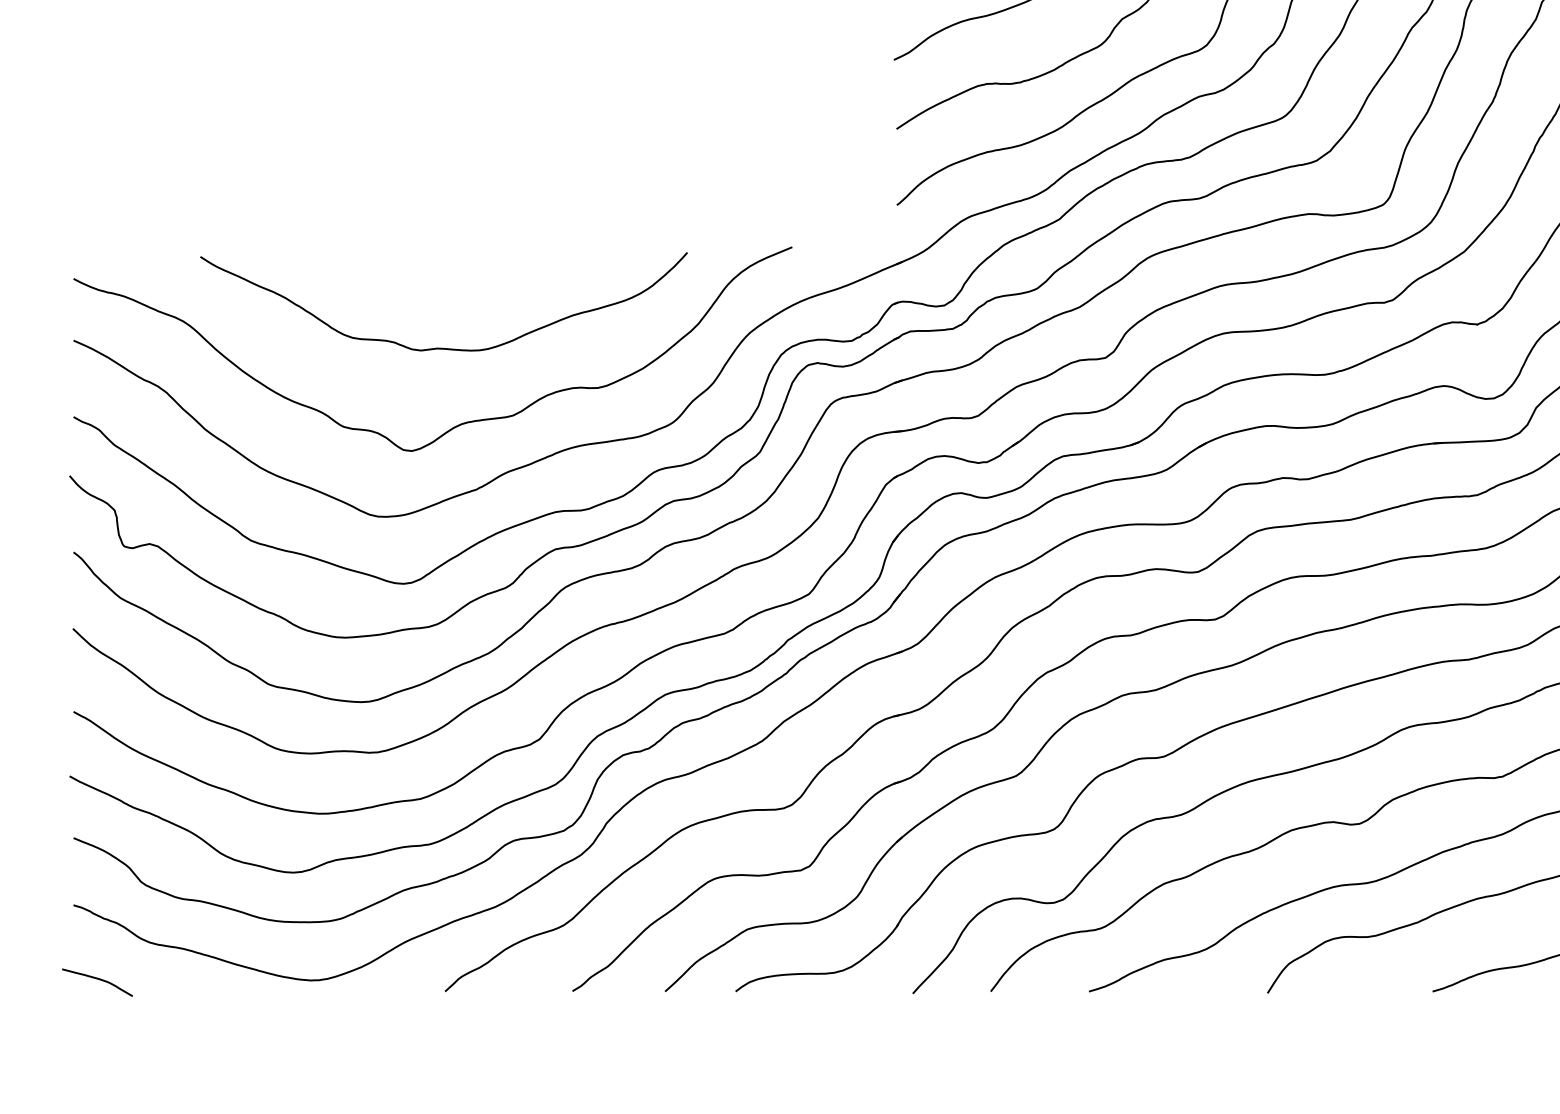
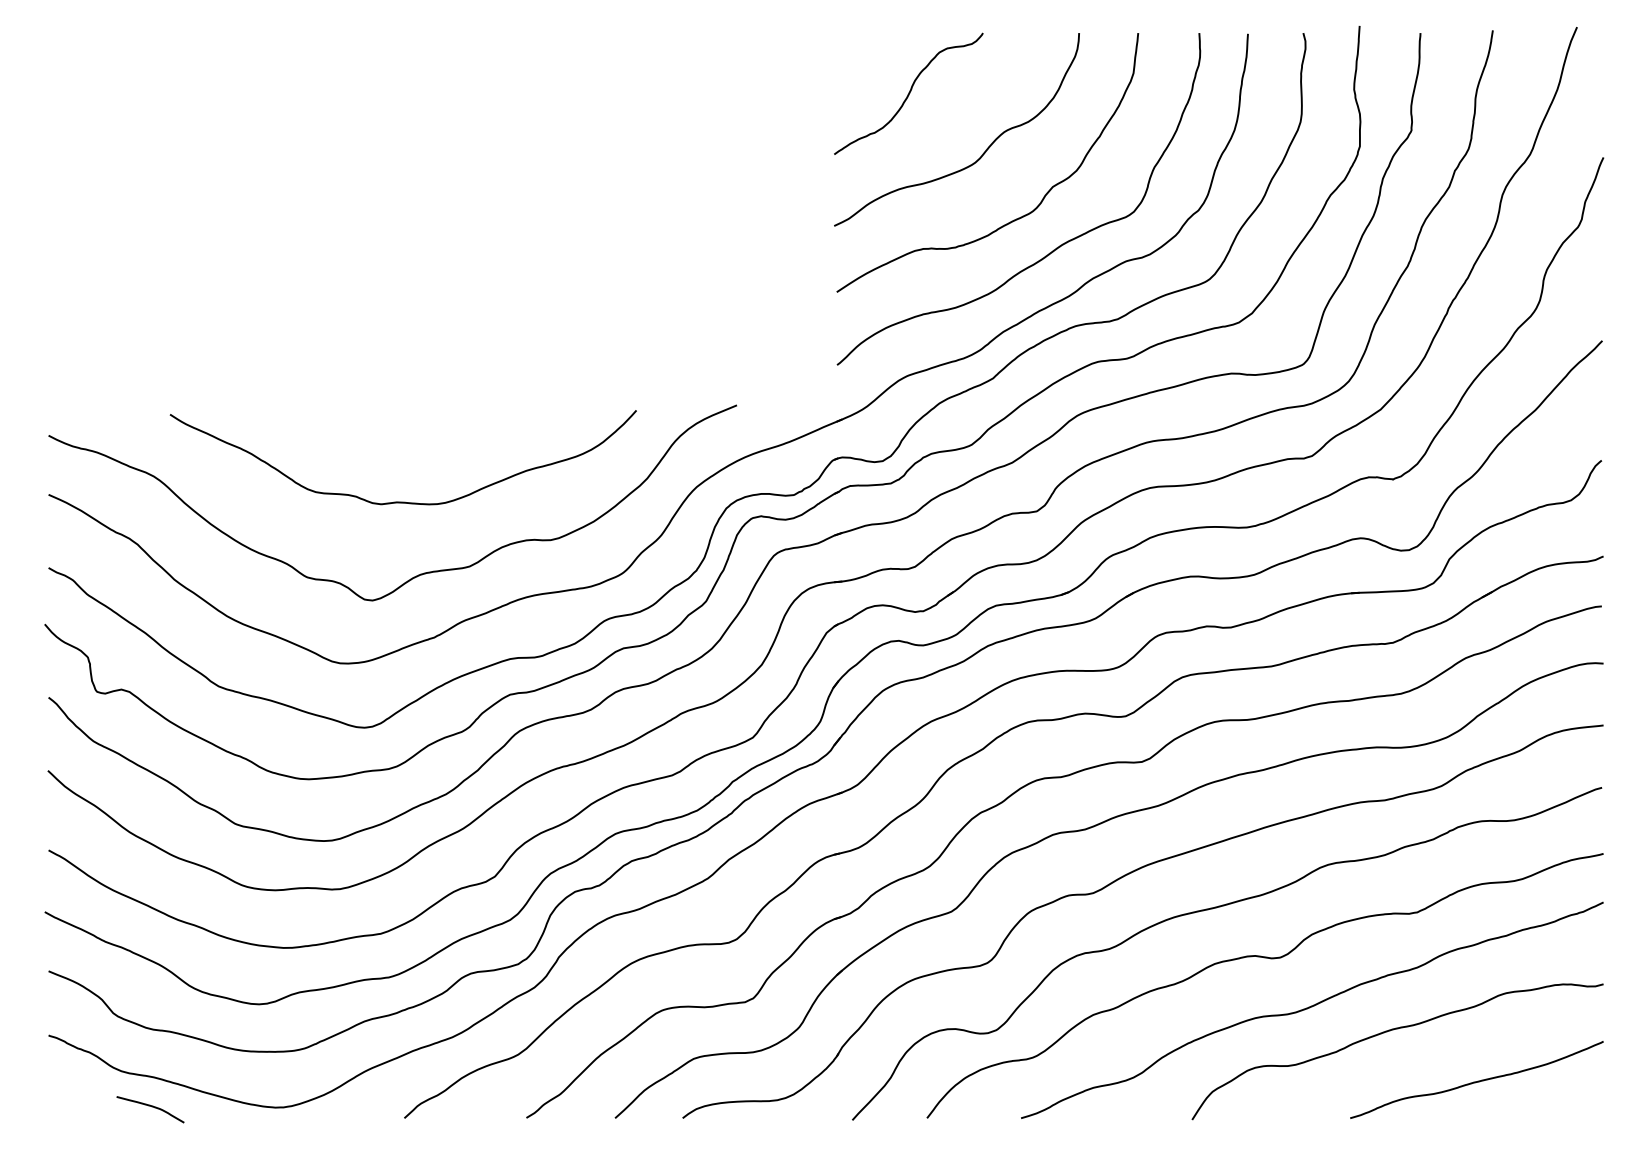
curve: (98, 980) -> (151, 1107), moved

